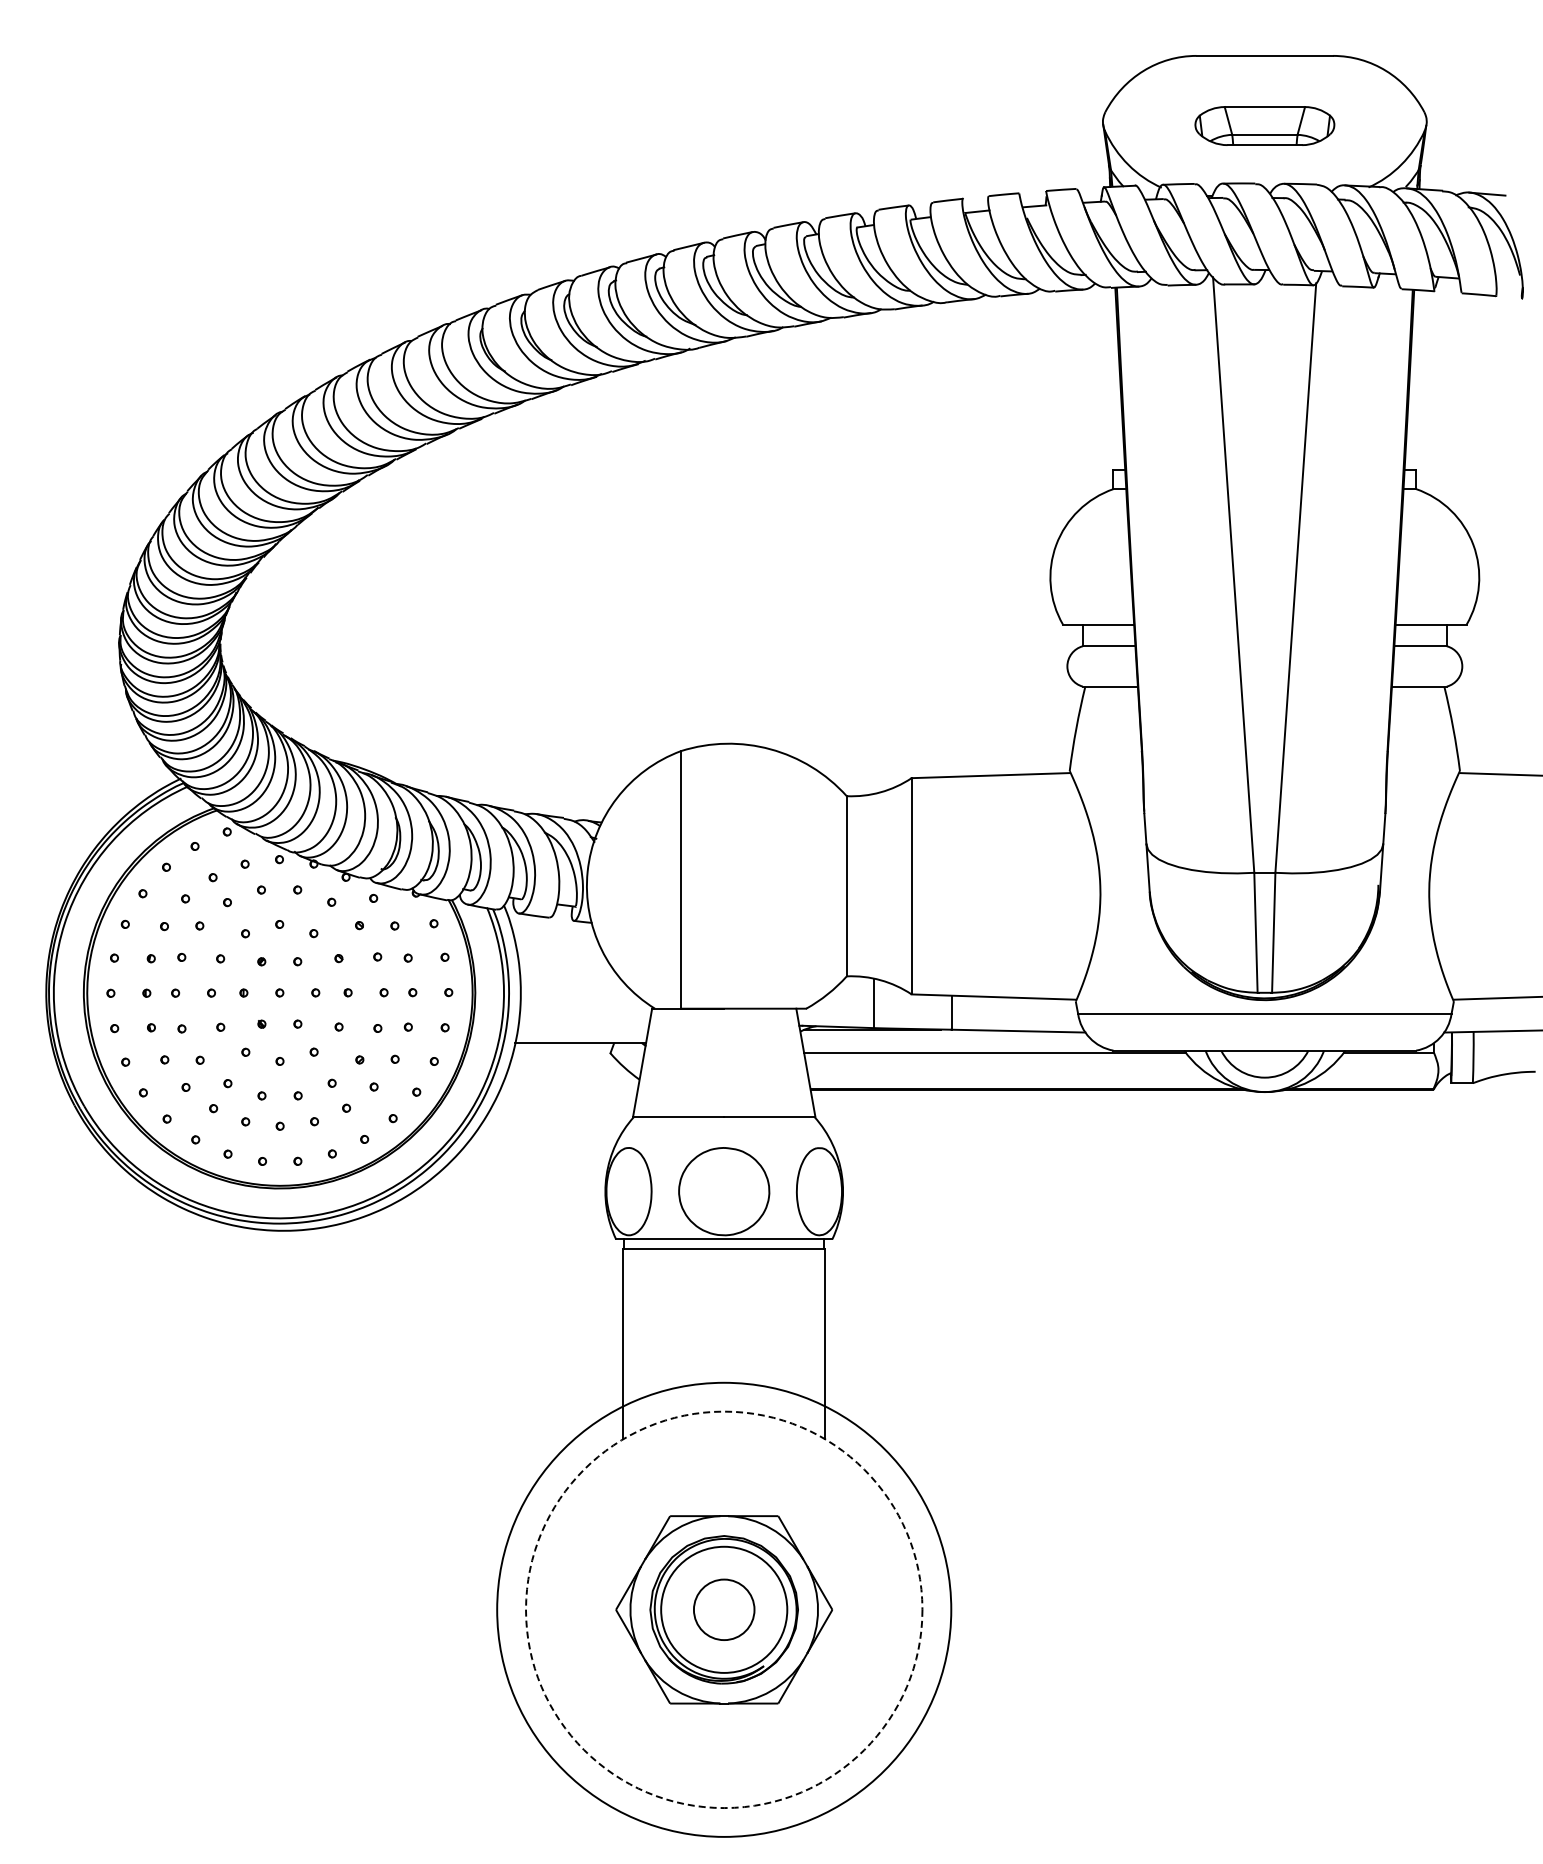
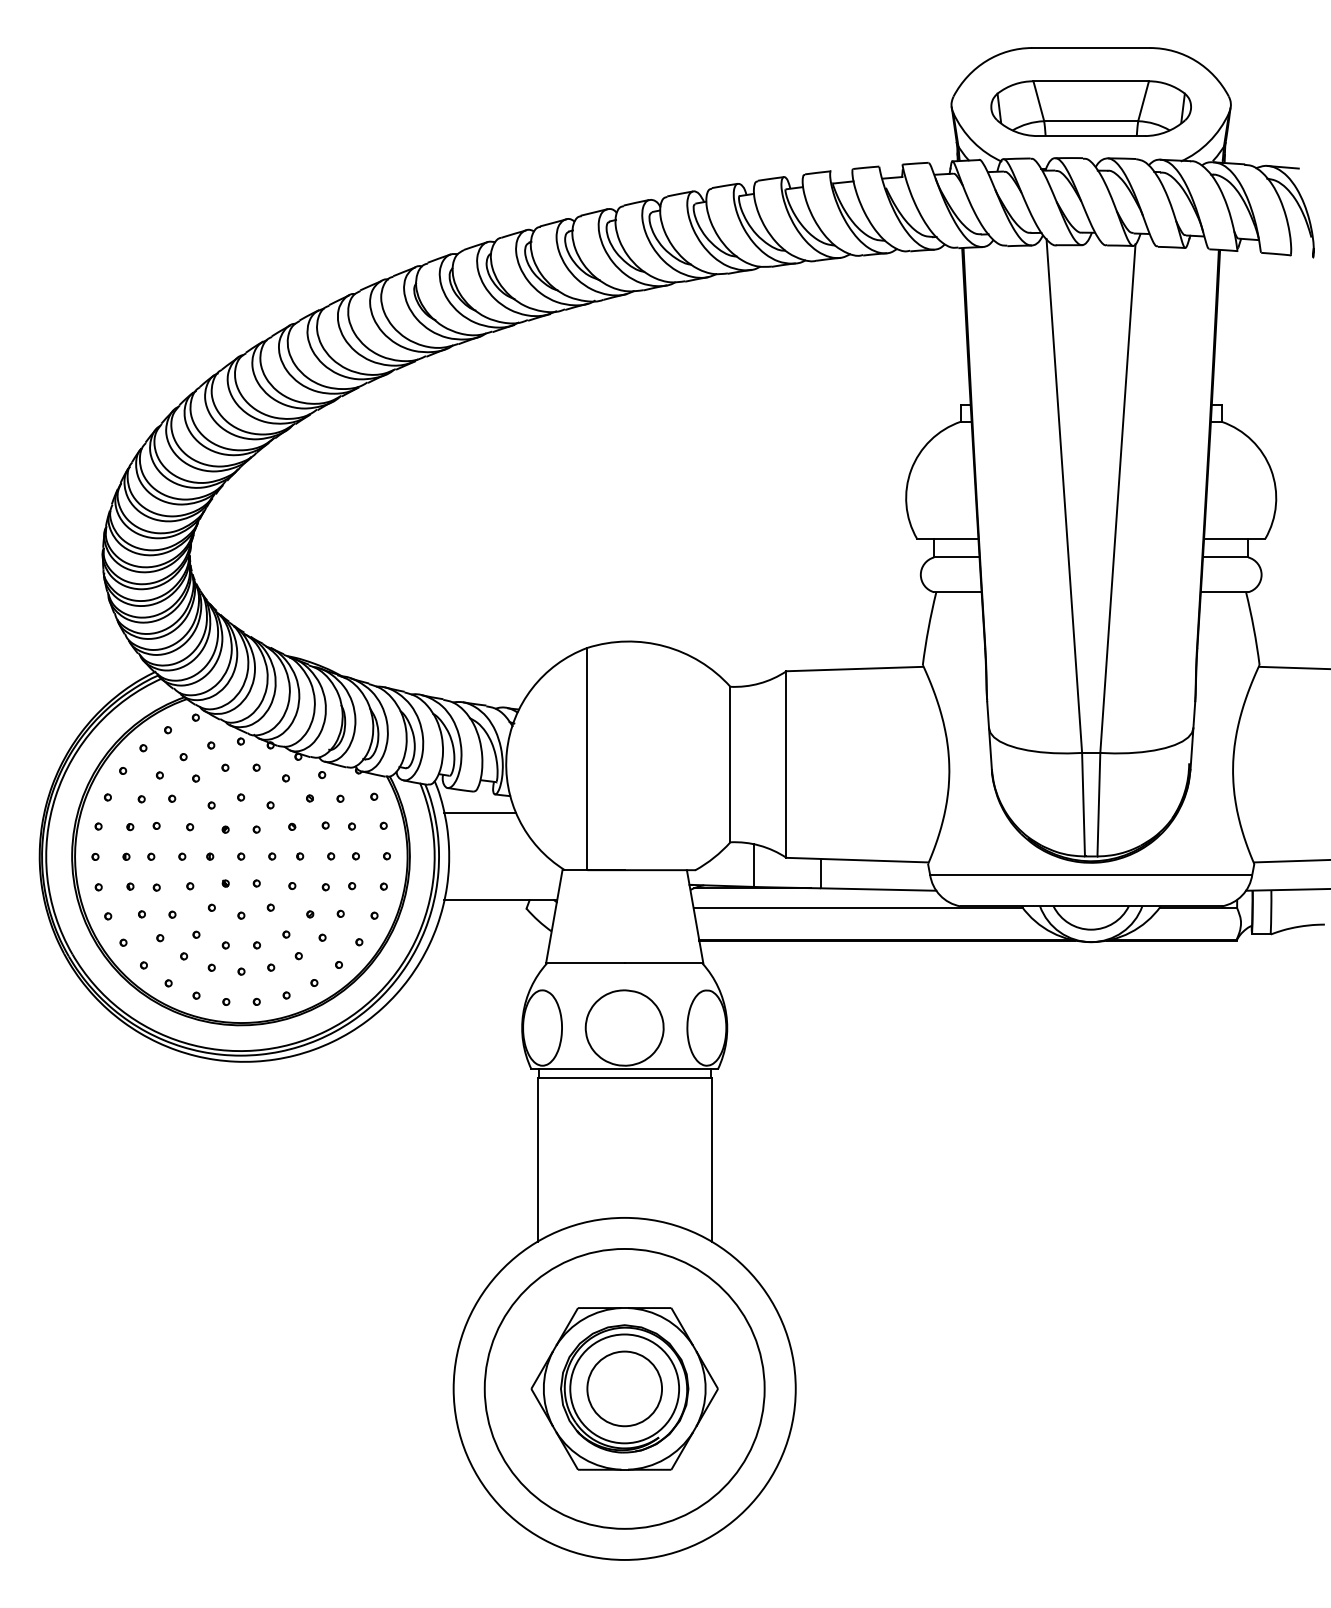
part: (1264, 125) -> (1090, 108), size x1.67
line: (556, 942) -> (479, 813), added
circle: (723, 1609) -> (624, 1388), size x1.43
circle: (724, 1609) -> (624, 1388), dashed -> solid
circle: (724, 1609) -> (624, 1388), size x0.71

